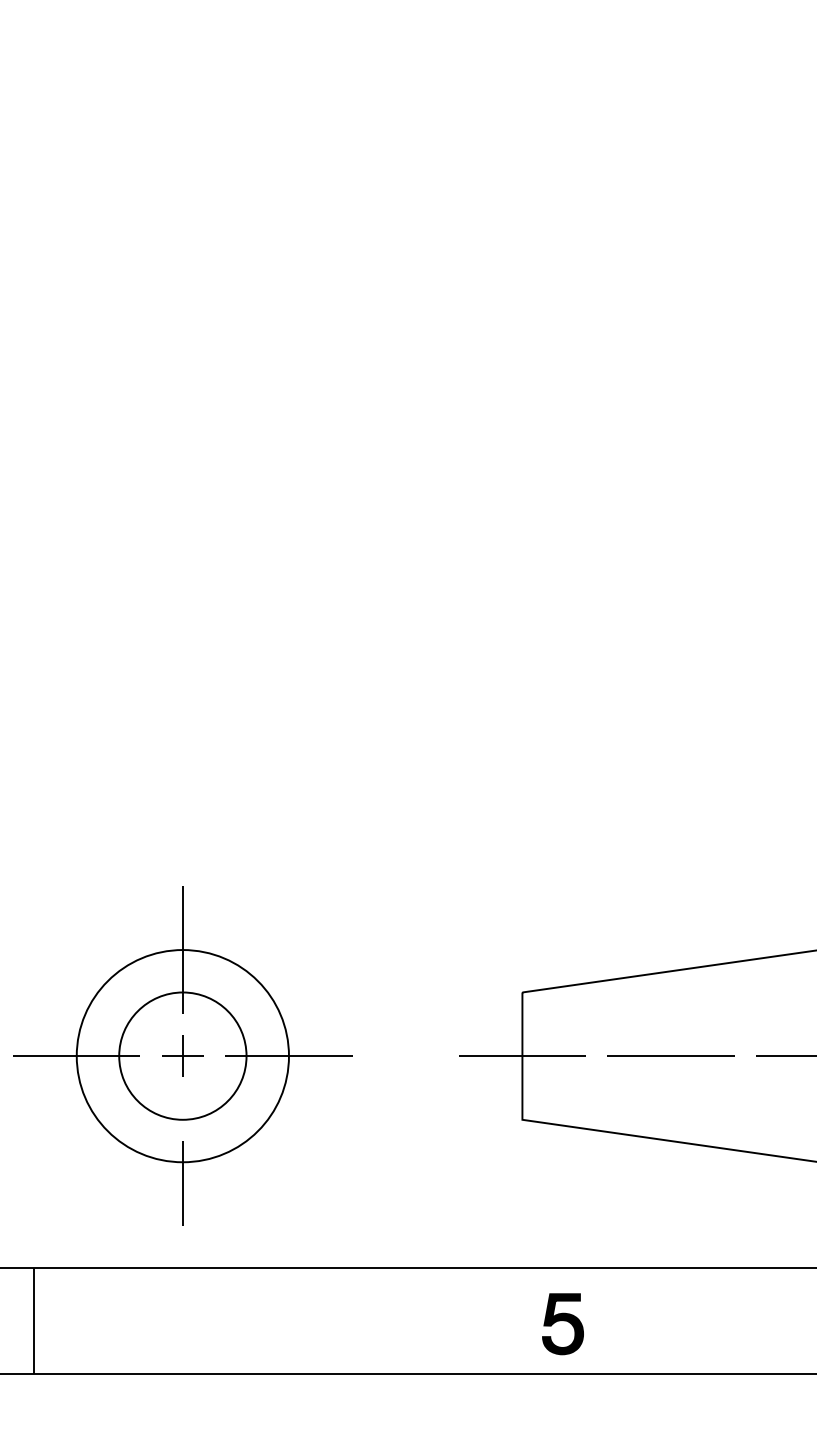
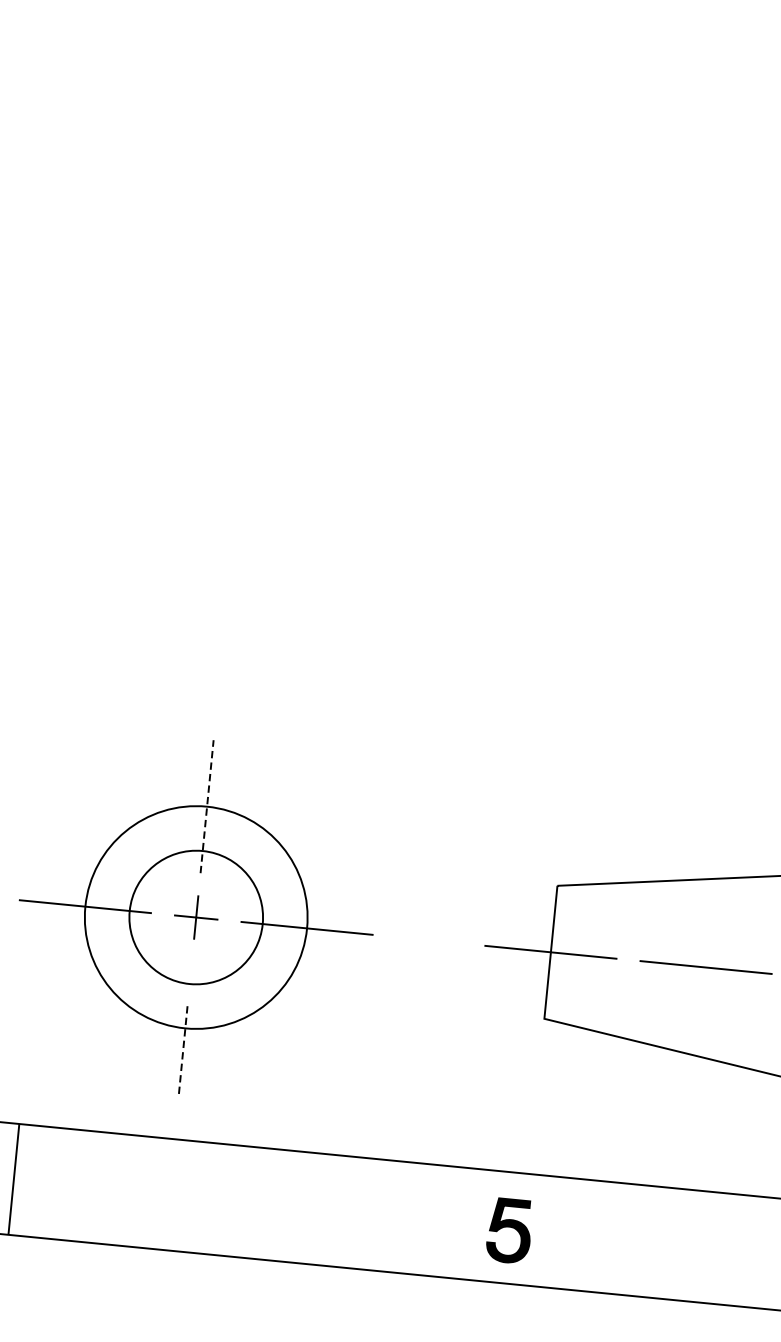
line: (182, 950) -> (206, 807), solid -> dashed
line: (182, 1183) -> (182, 1050), solid -> dashed
part: (562, 1324) -> (508, 1231), moved

